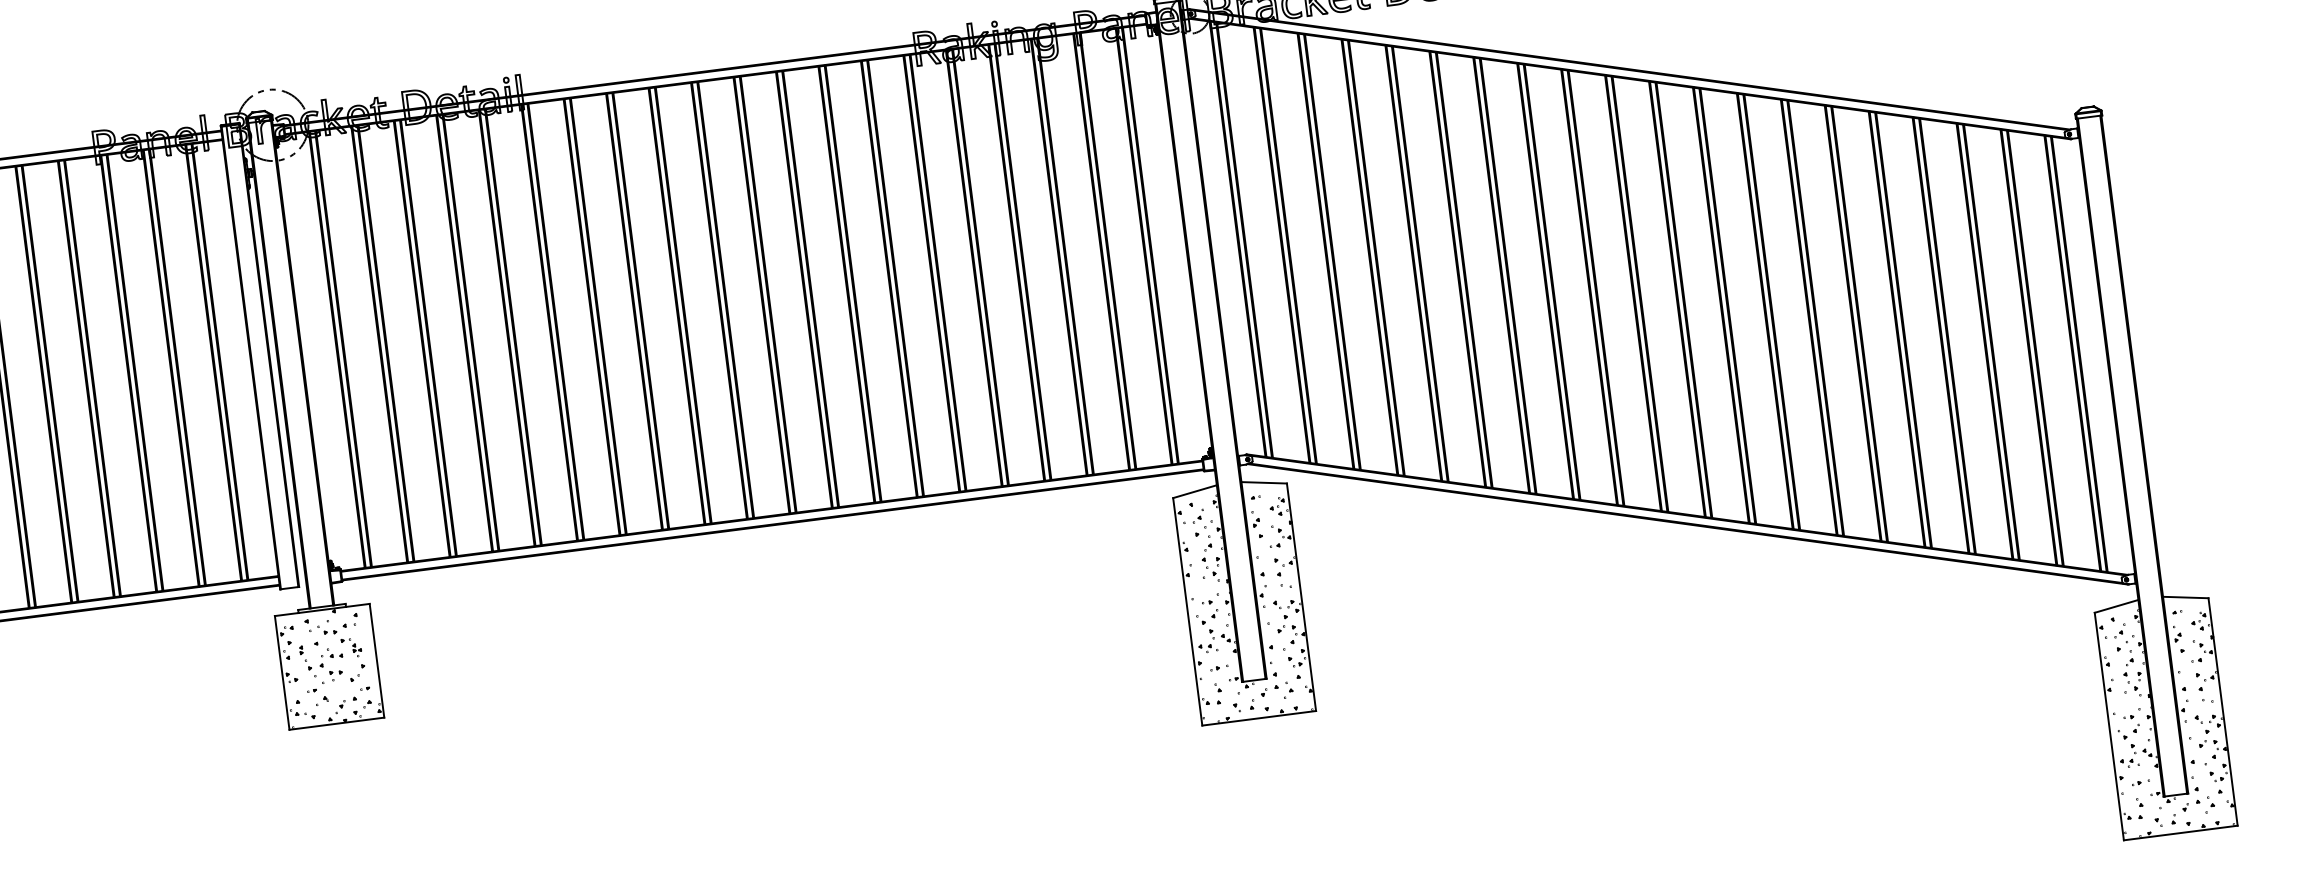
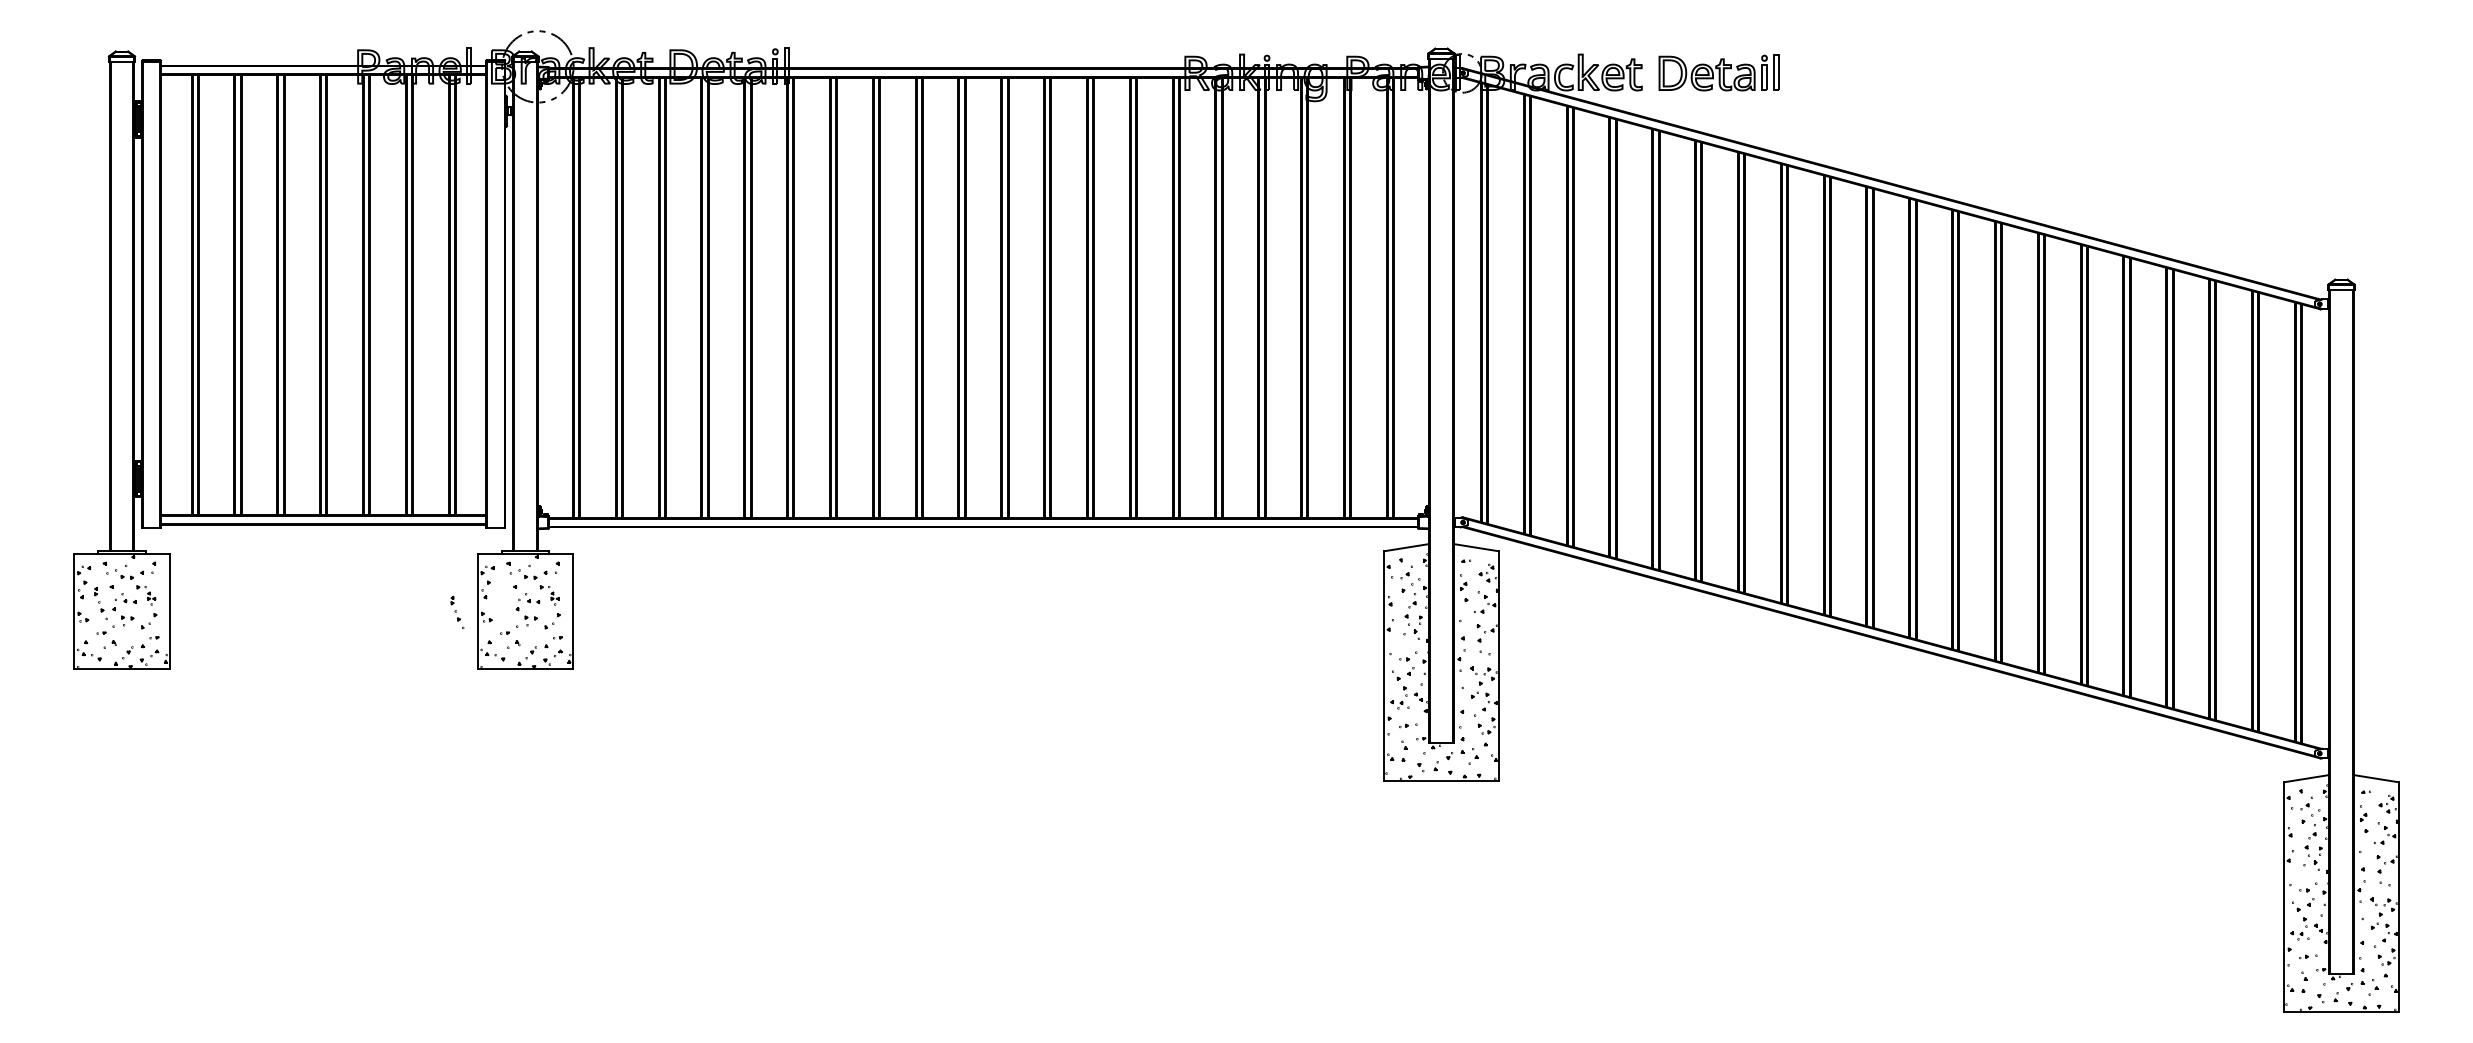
part: (307, 660) -> (457, 611), moved

